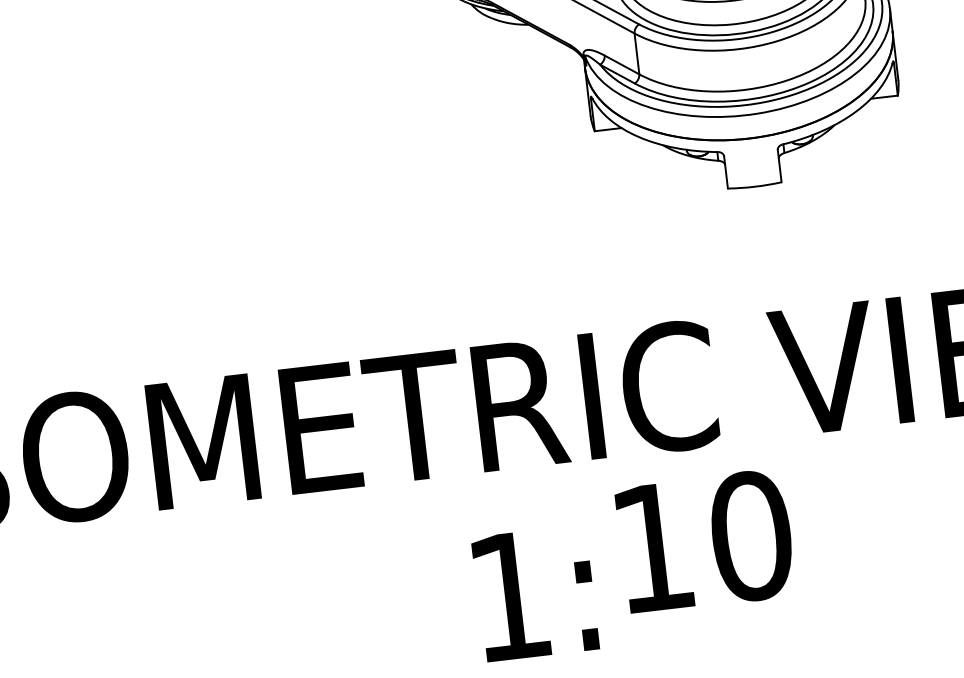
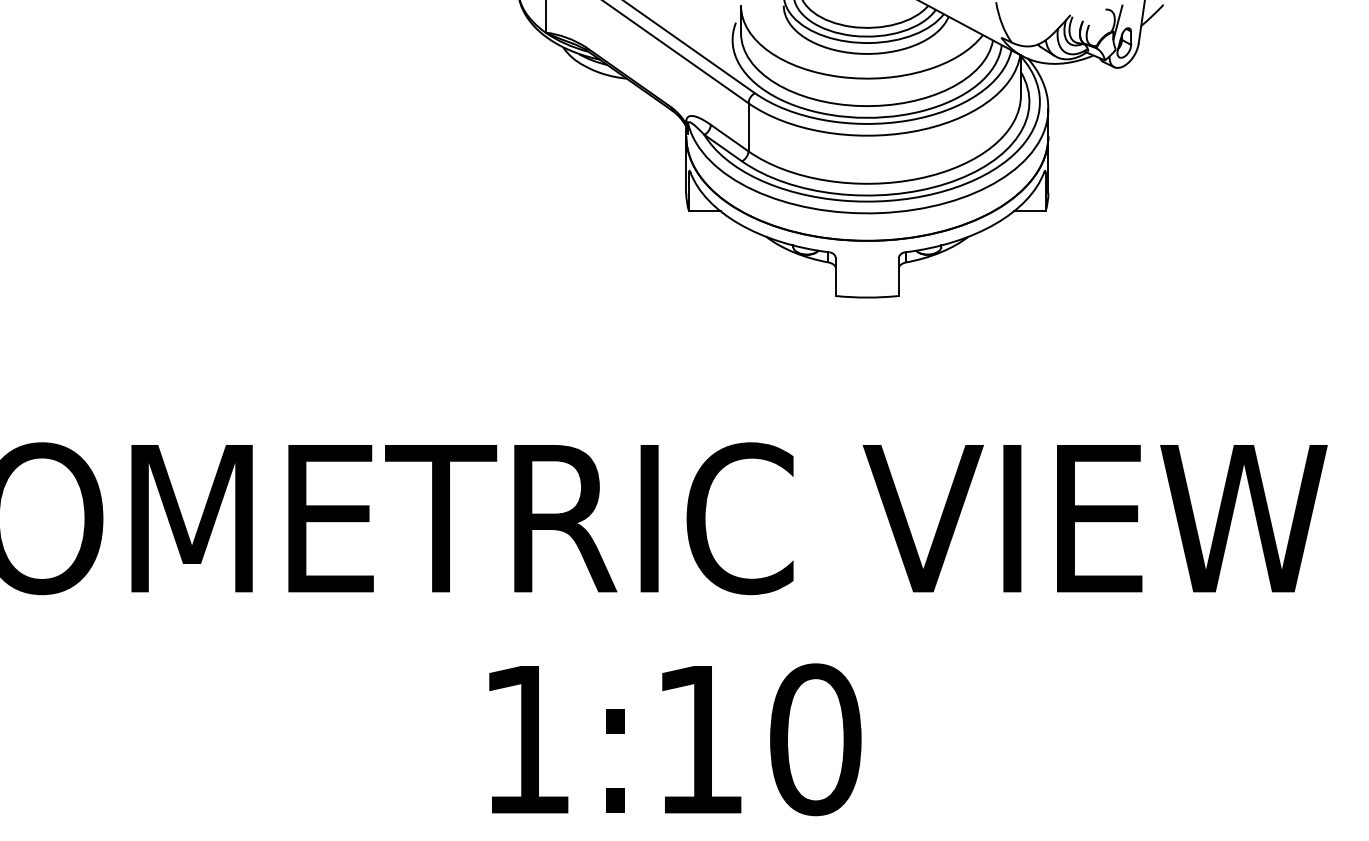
text: (705, 541) -> (761, 739), moved

